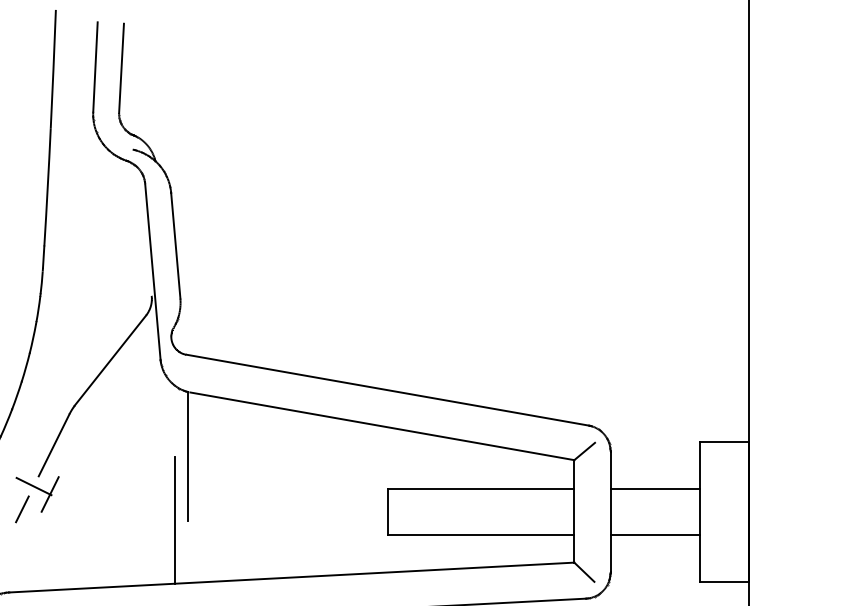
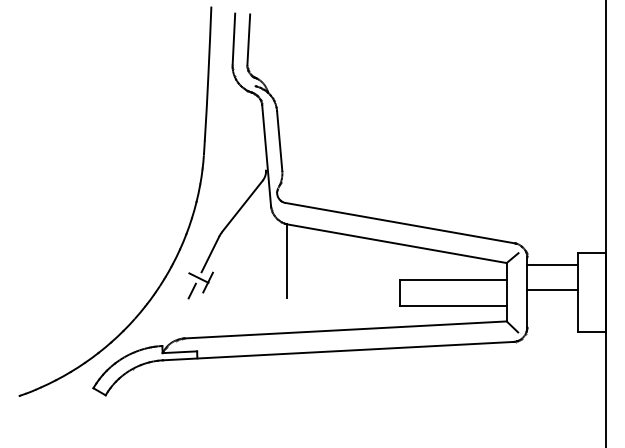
line: (654, 489) -> (552, 264), moved
line: (175, 520) -> (279, 297), removed
line: (654, 534) -> (552, 289), moved

